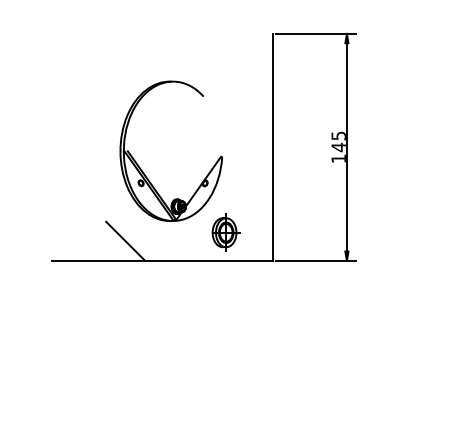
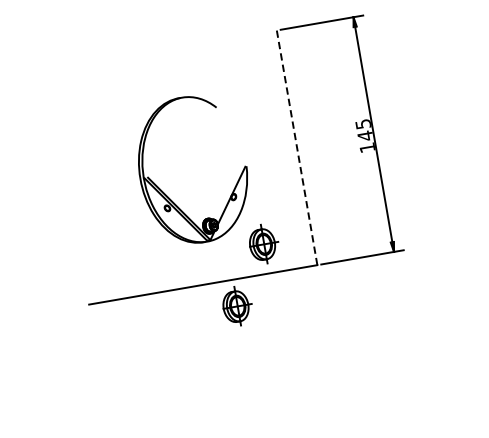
line: (272, 147) -> (296, 147), solid -> dashed
line: (125, 240) -> (161, 270), removed
part: (190, 286) -> (236, 306), added

